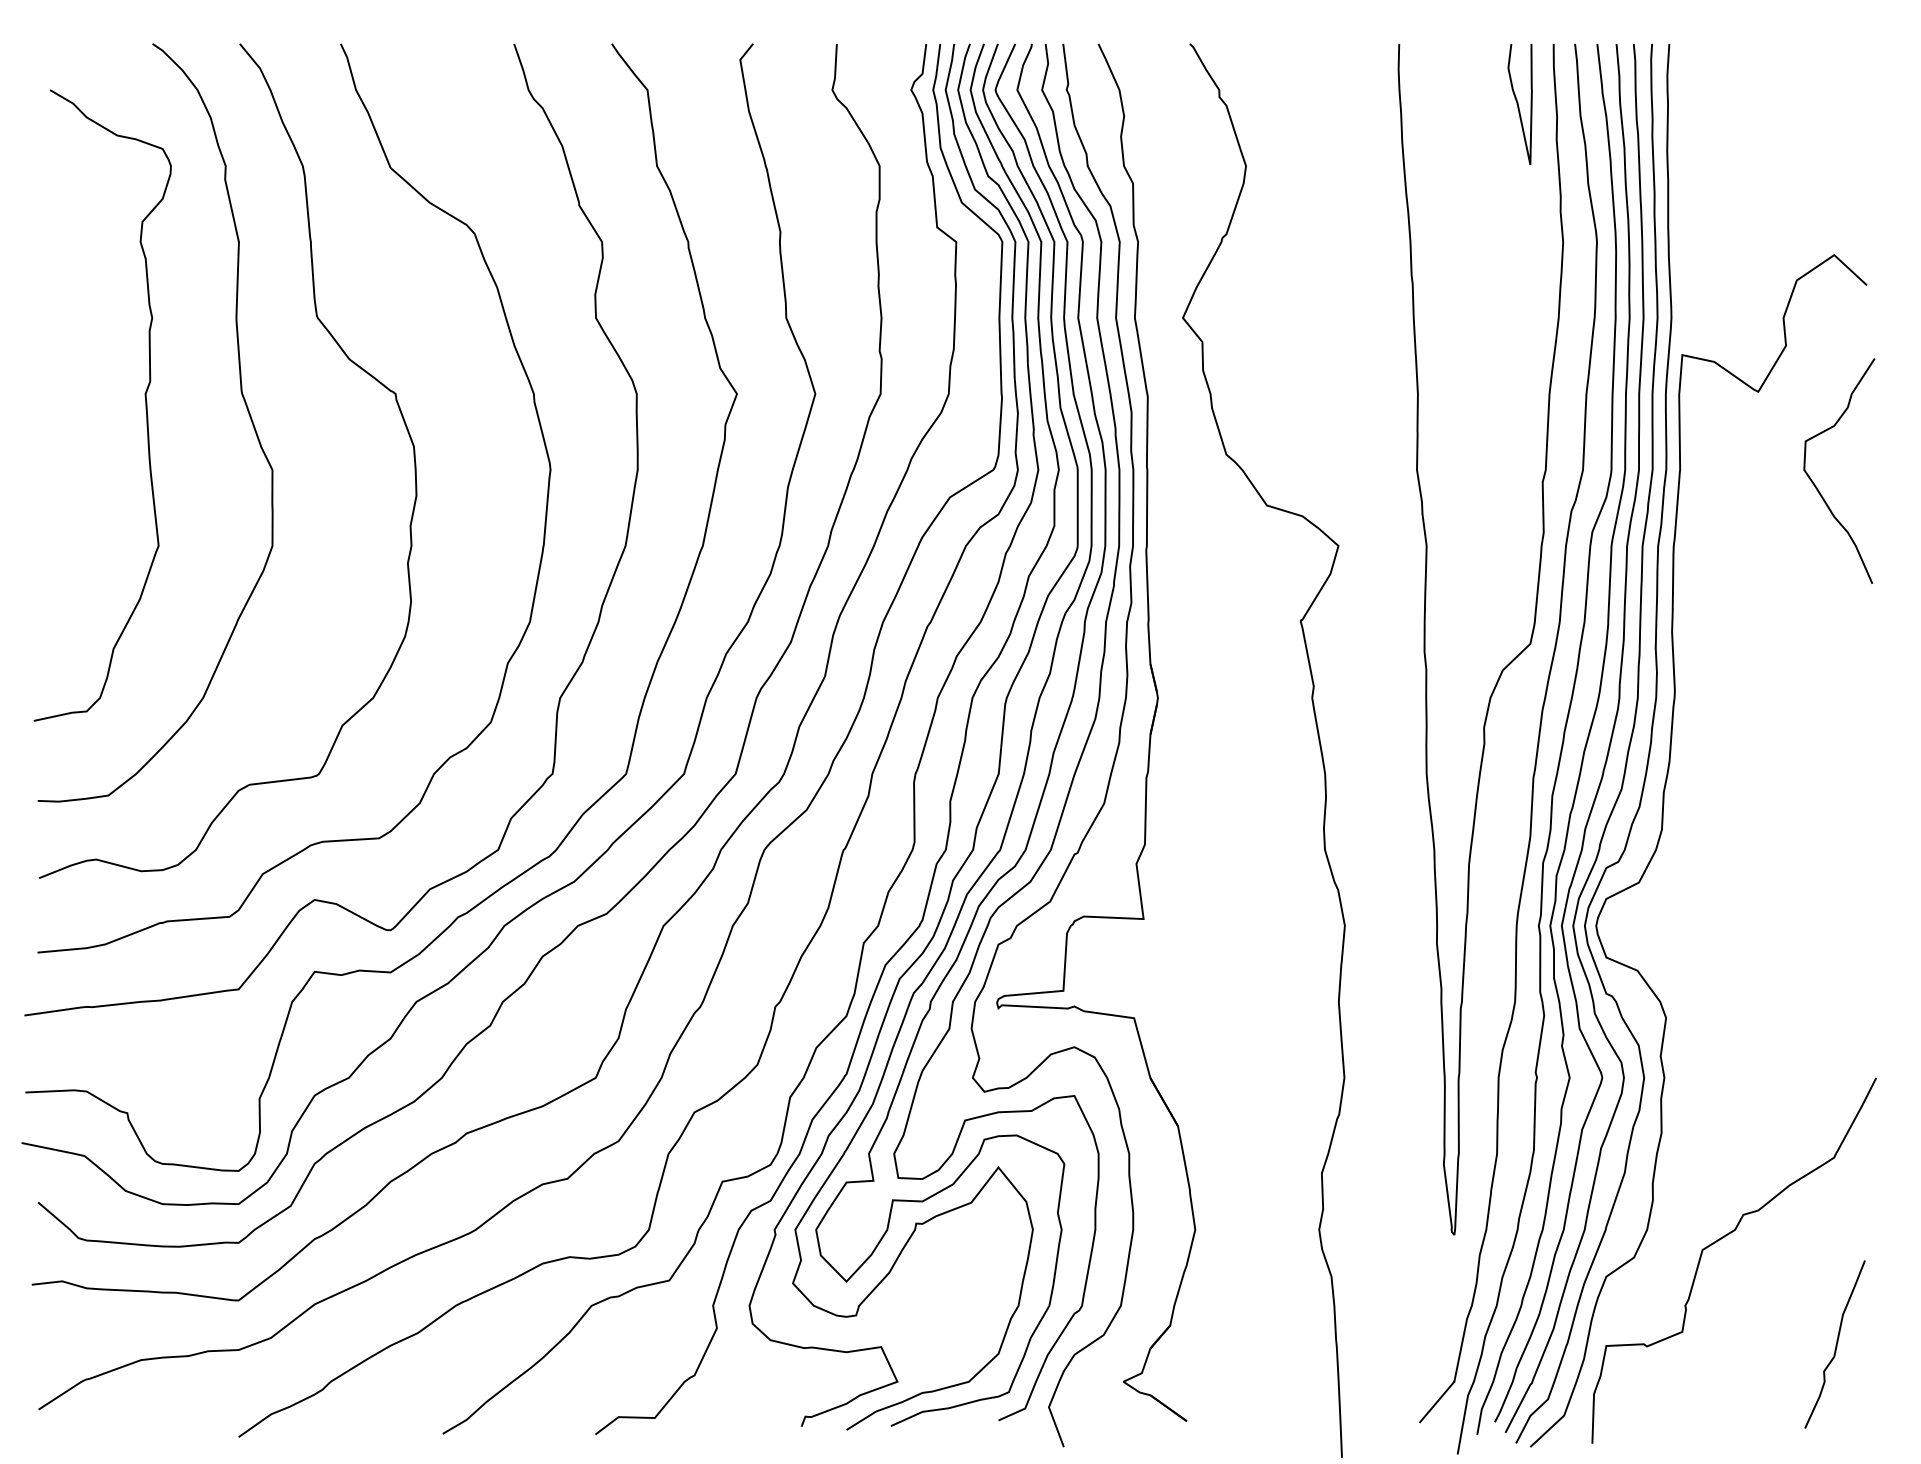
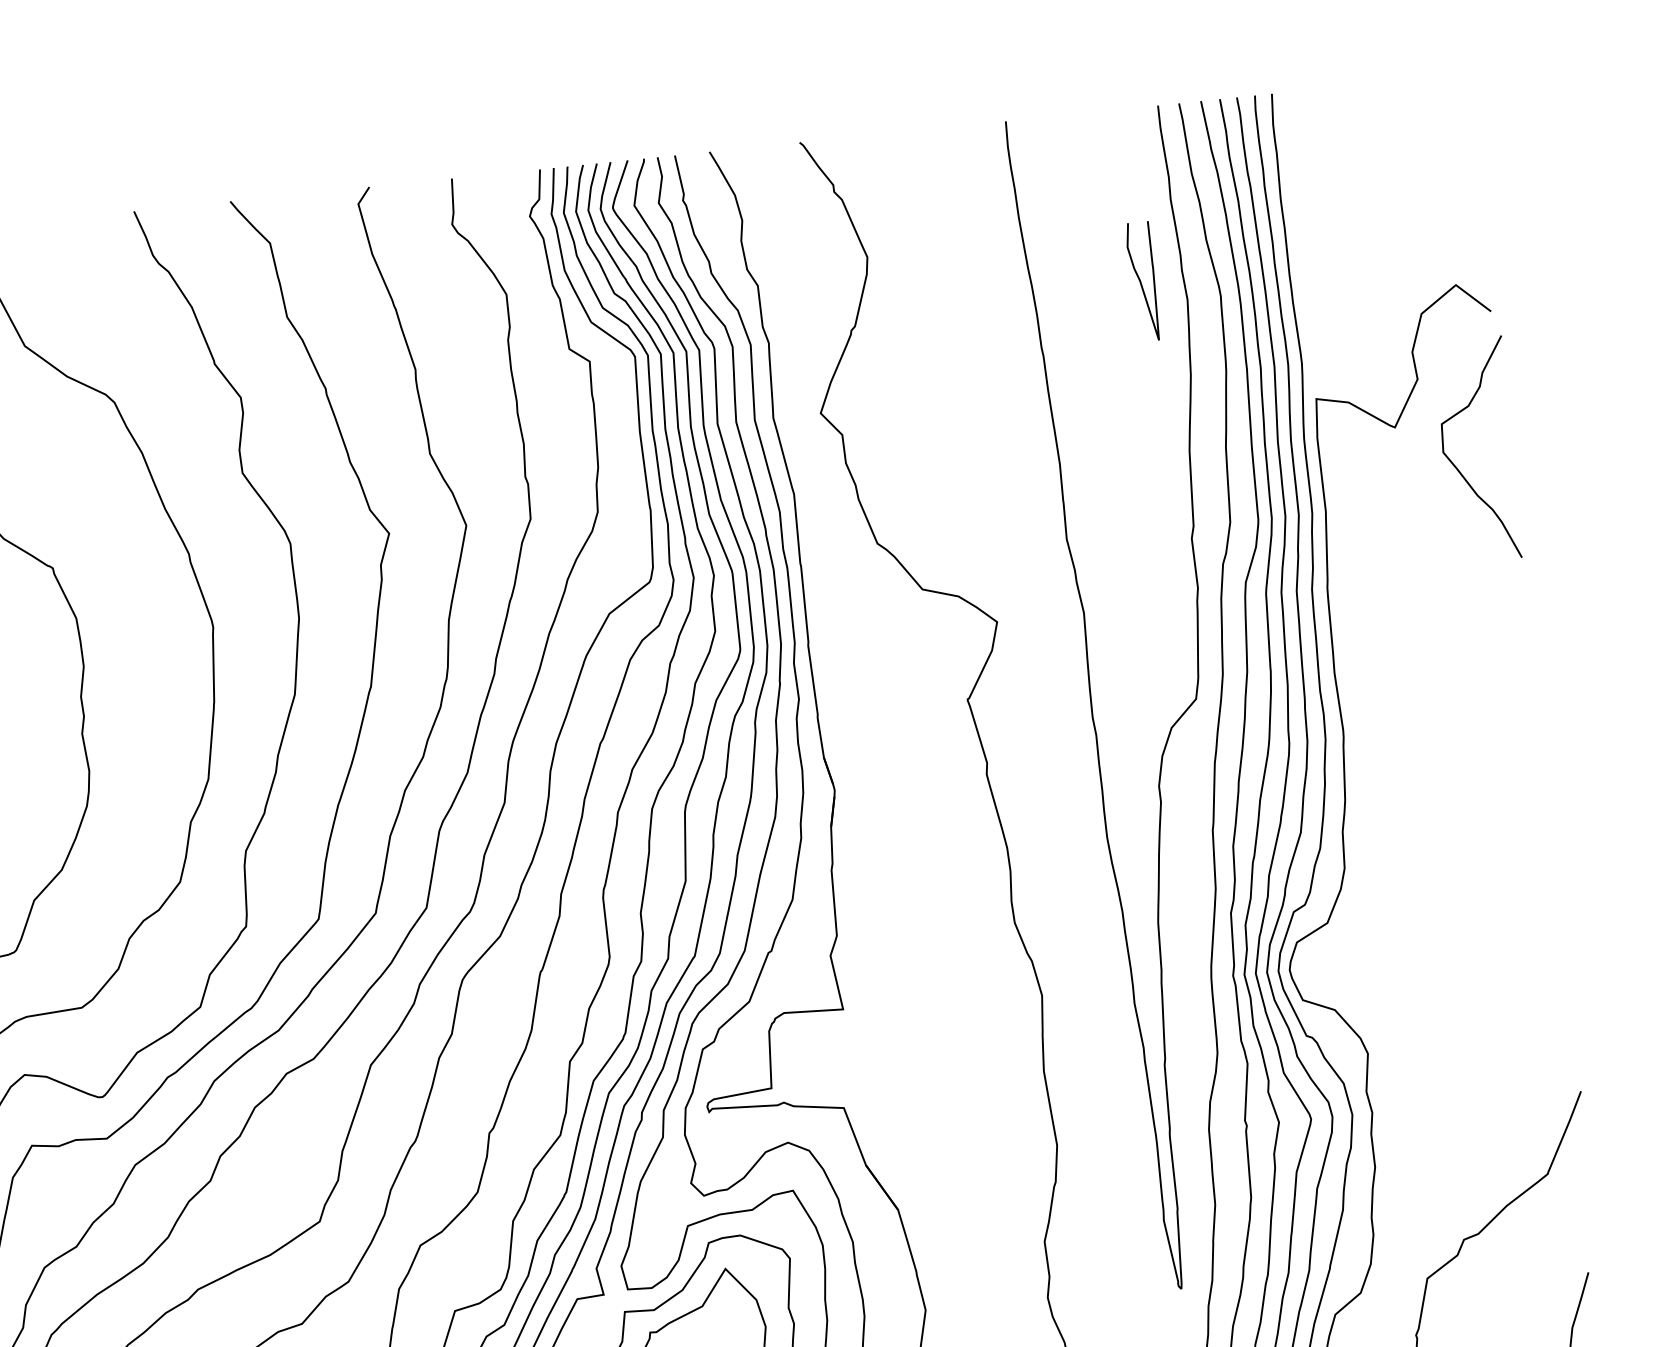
curve: (1518, 104) -> (1141, 282), moved
curve: (1815, 484) -> (1455, 465), moved

